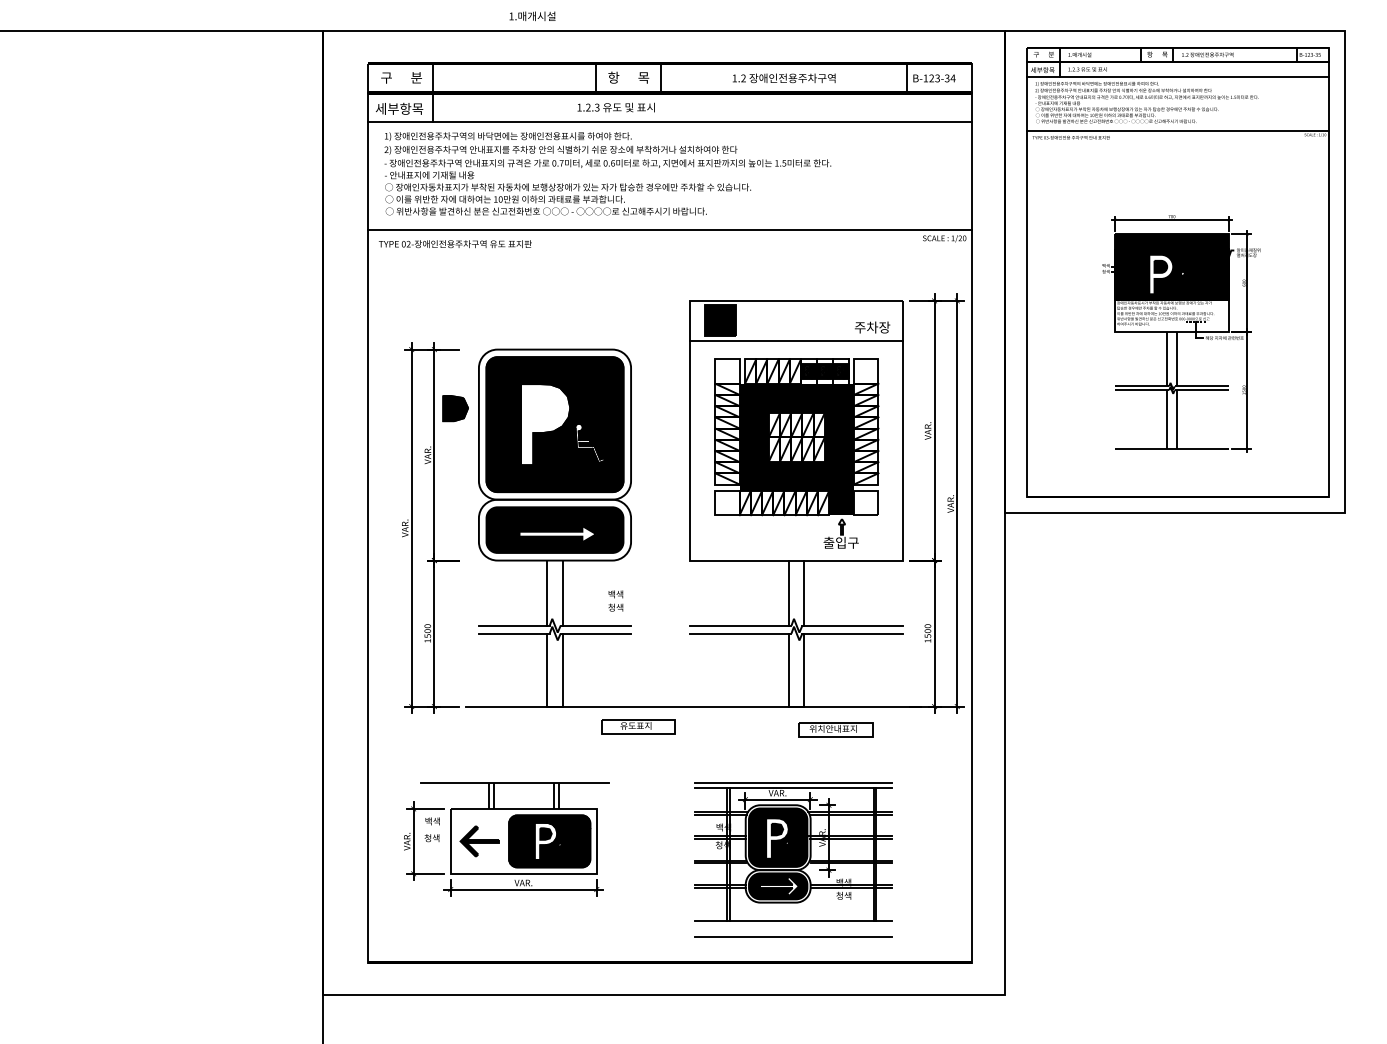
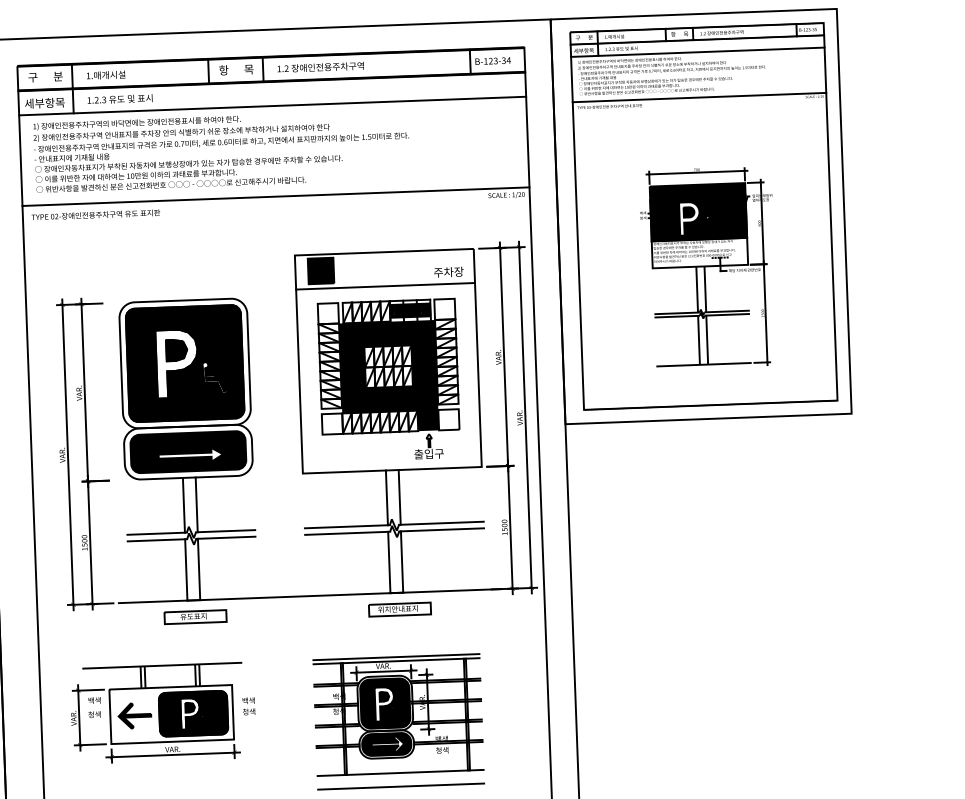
text: (532, 16) -> (106, 75), moved
text: (784, 78) -> (321, 67), moved
text: (615, 107) -> (119, 99), moved
part: (455, 408) -> (176, 350), moved
text: (615, 600) -> (248, 705), moved
part: (638, 726) -> (195, 617), moved
part: (835, 729) -> (399, 609), moved

